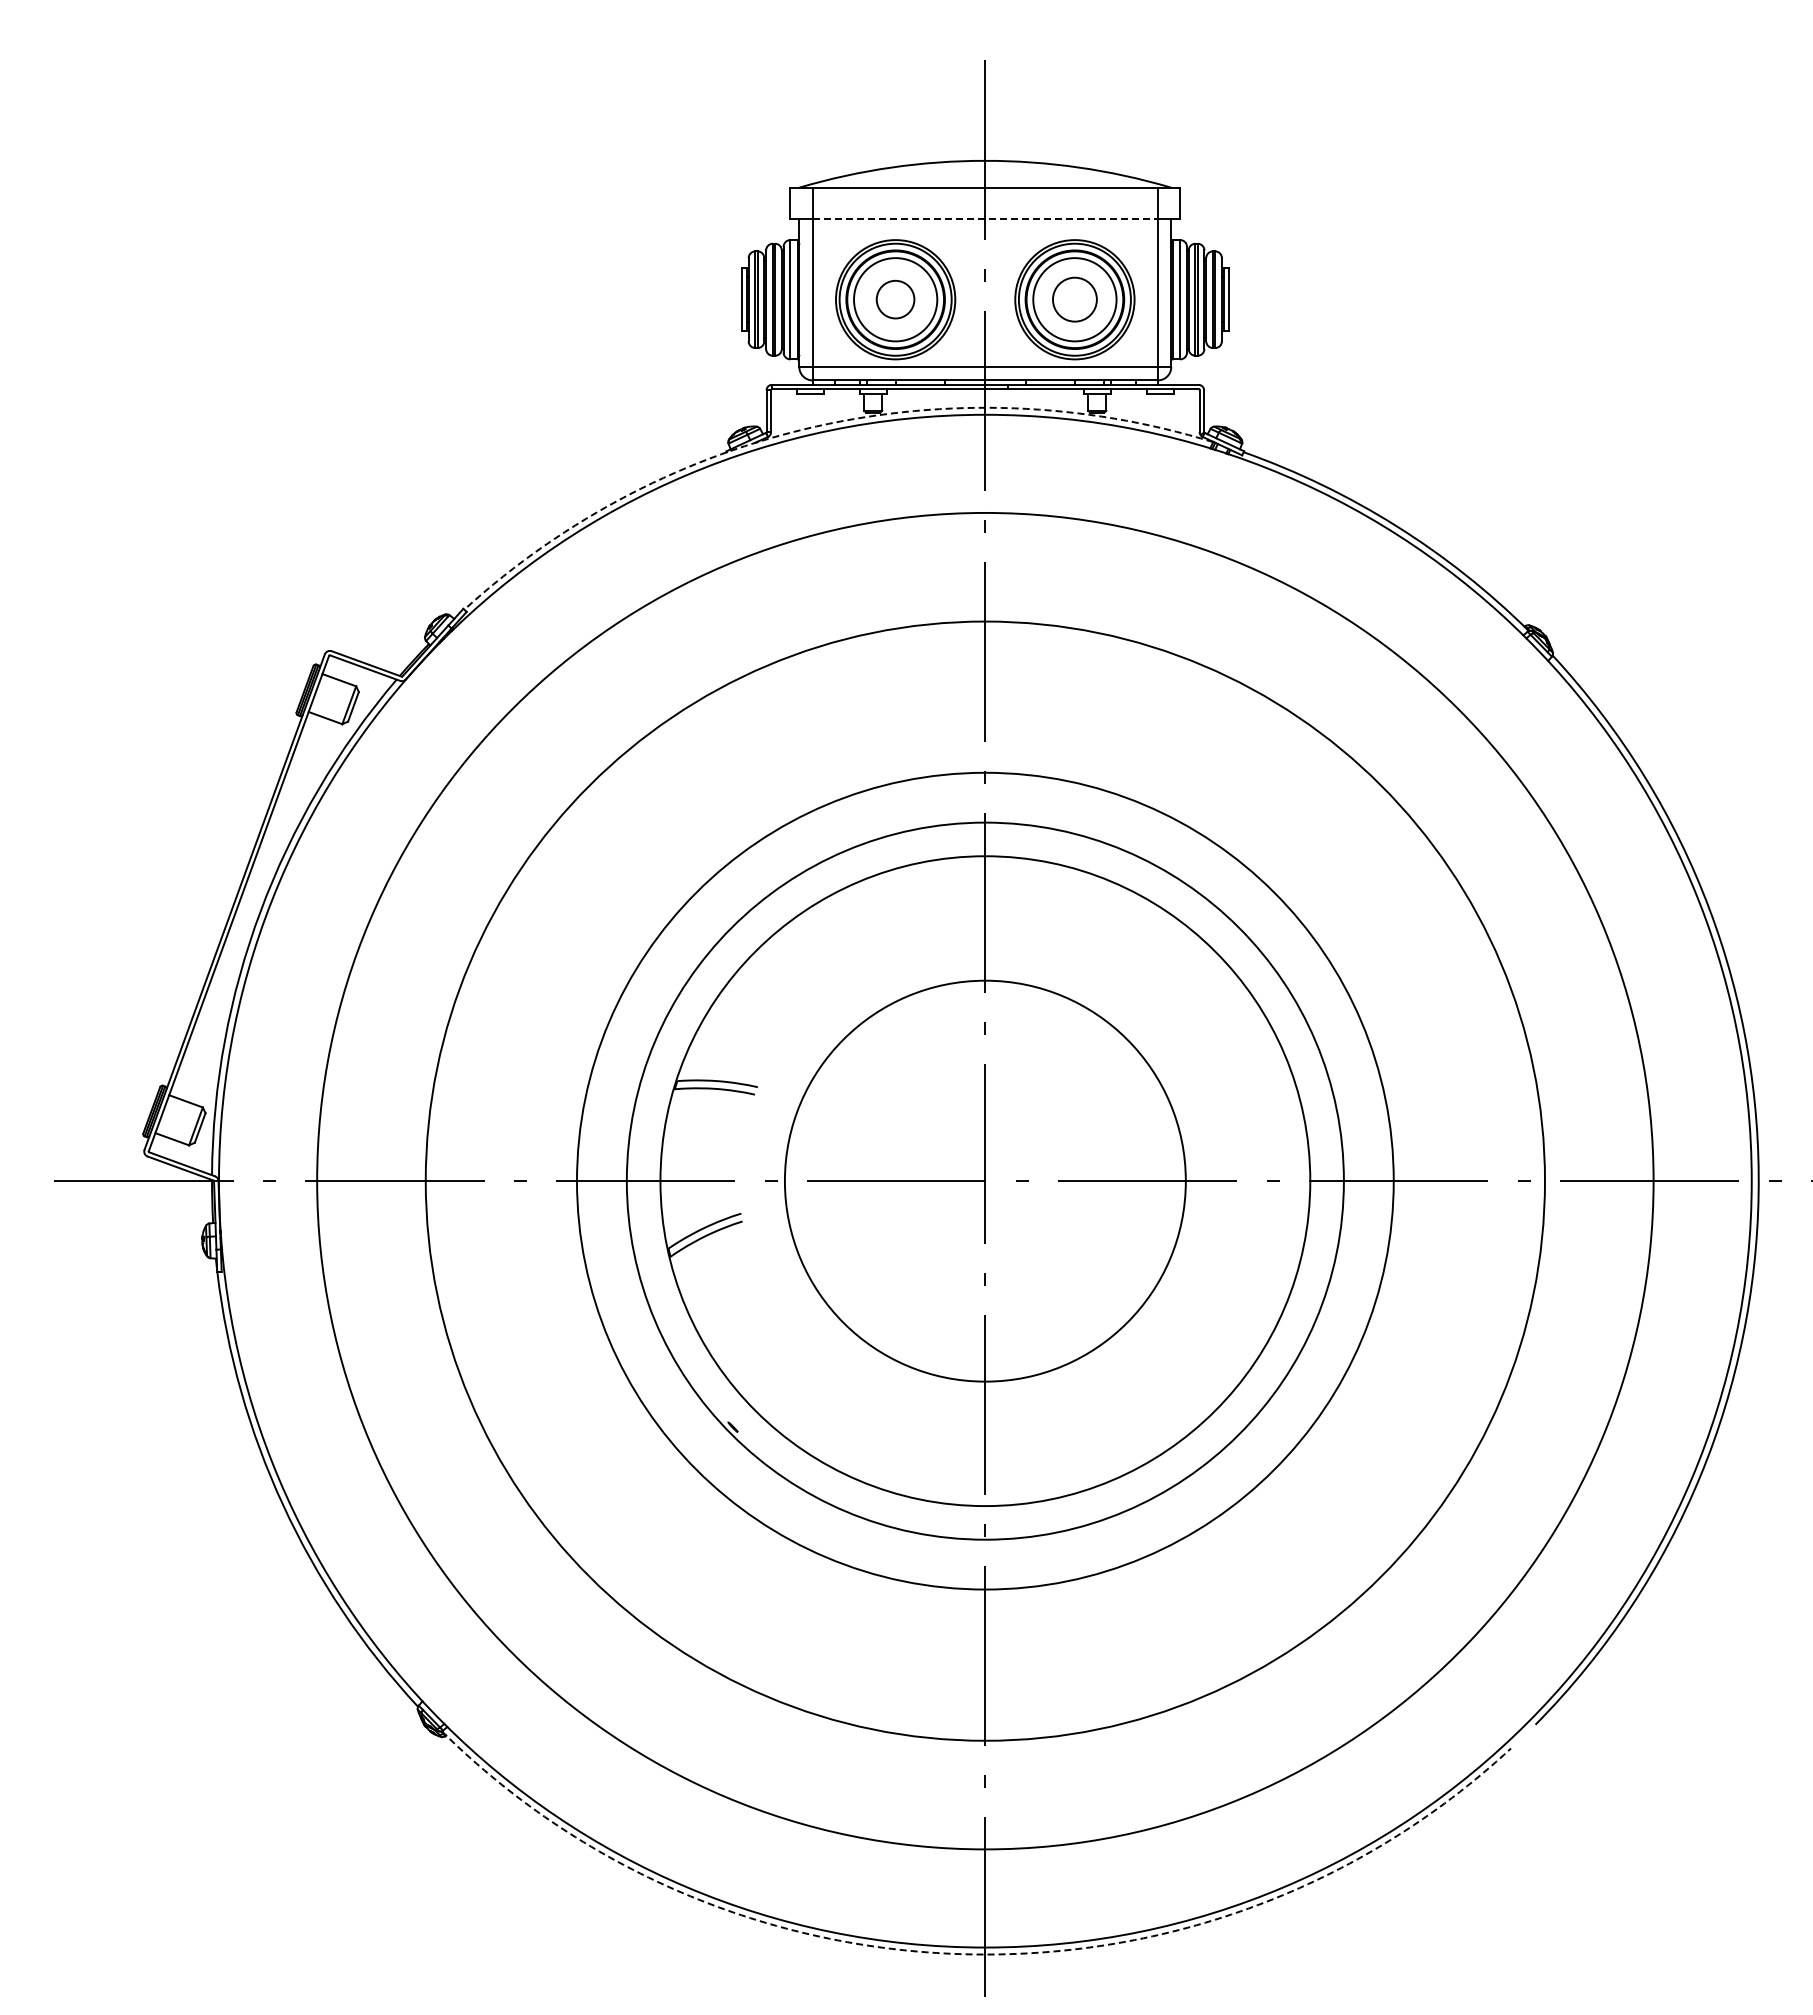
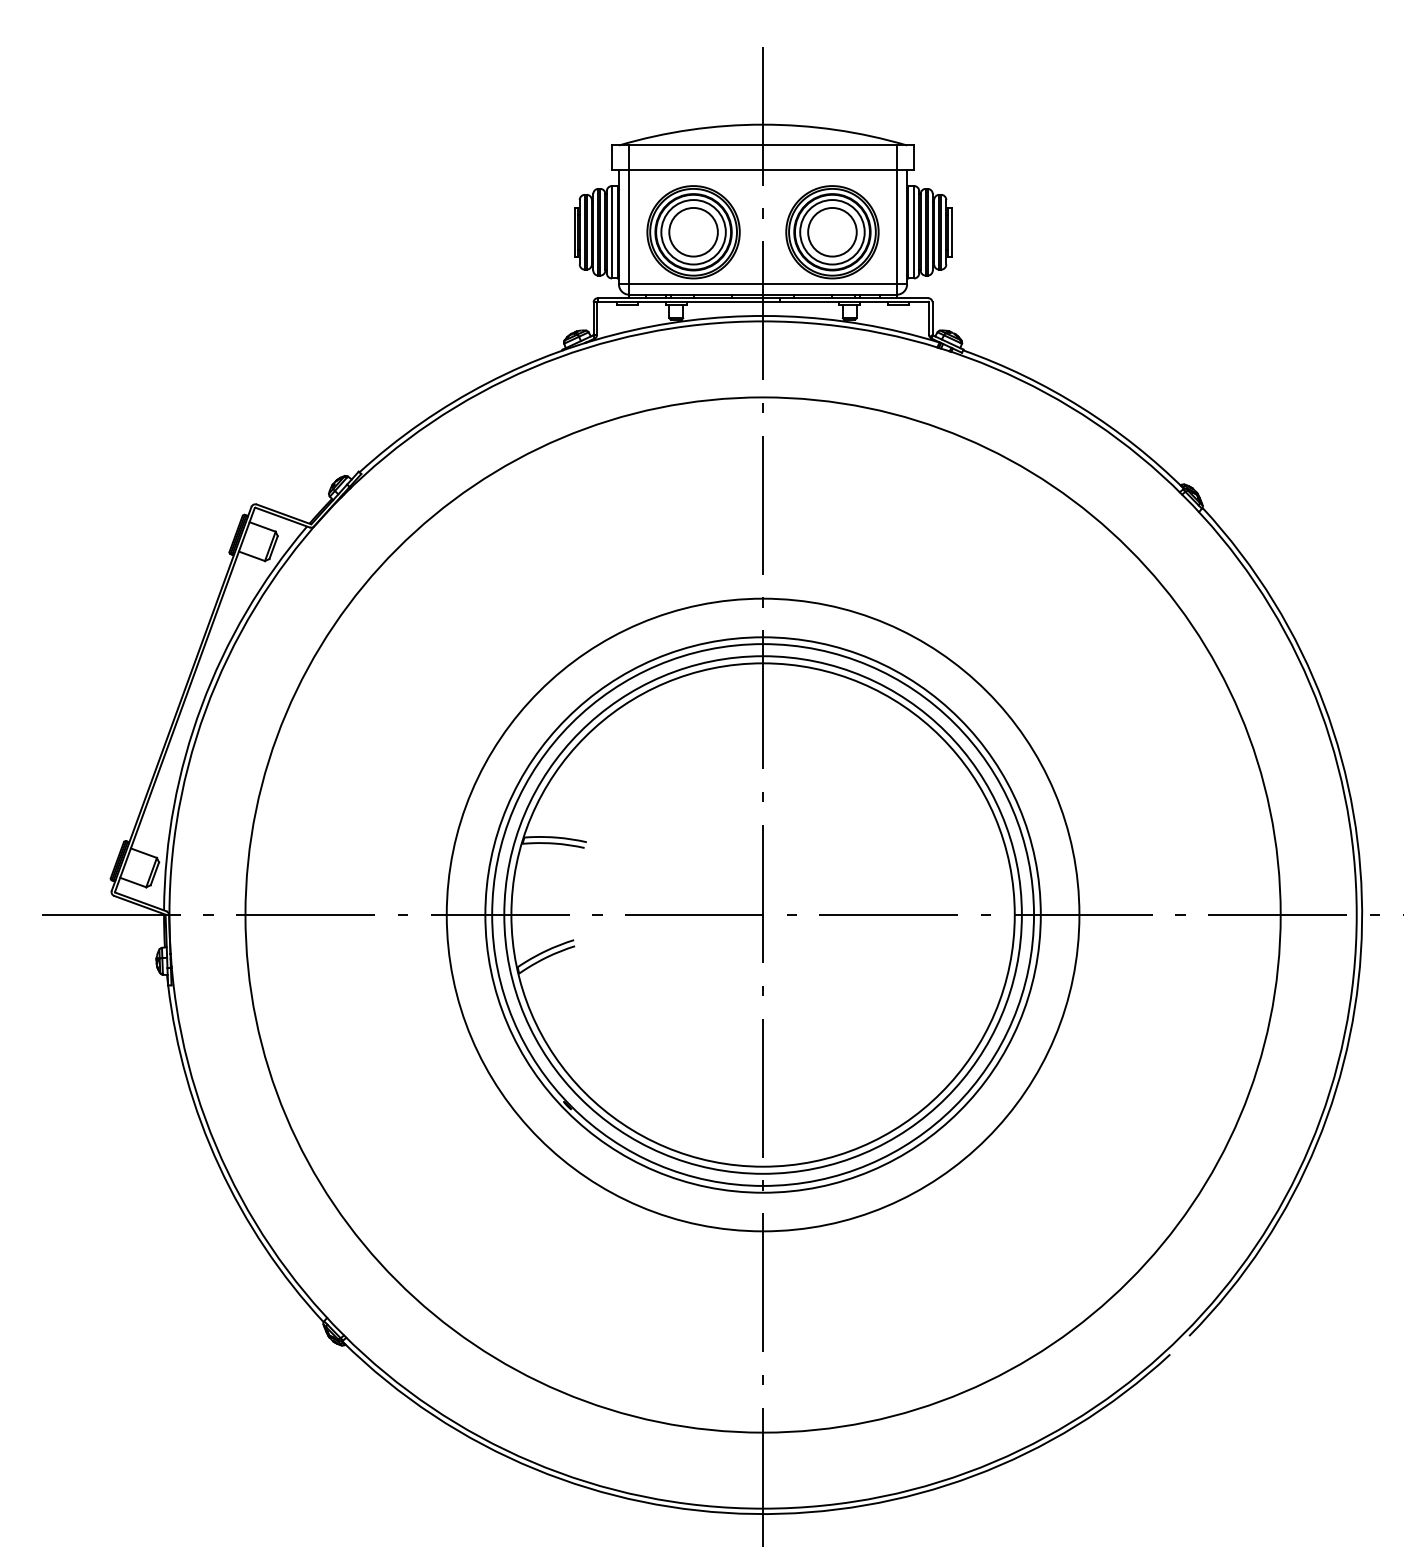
line: (985, 219) -> (763, 170), dashed -> solid
circle: (895, 299) -> (693, 232), size x1.67
circle: (1074, 299) -> (832, 232), size x1.43
arc: (816, 426) -> (632, 330), dashed -> solid
circle: (985, 1180) -> (763, 914), size x0.62
circle: (985, 1181) -> (763, 915), size x1.67
arc: (972, 1954) -> (753, 1514), dashed -> solid

